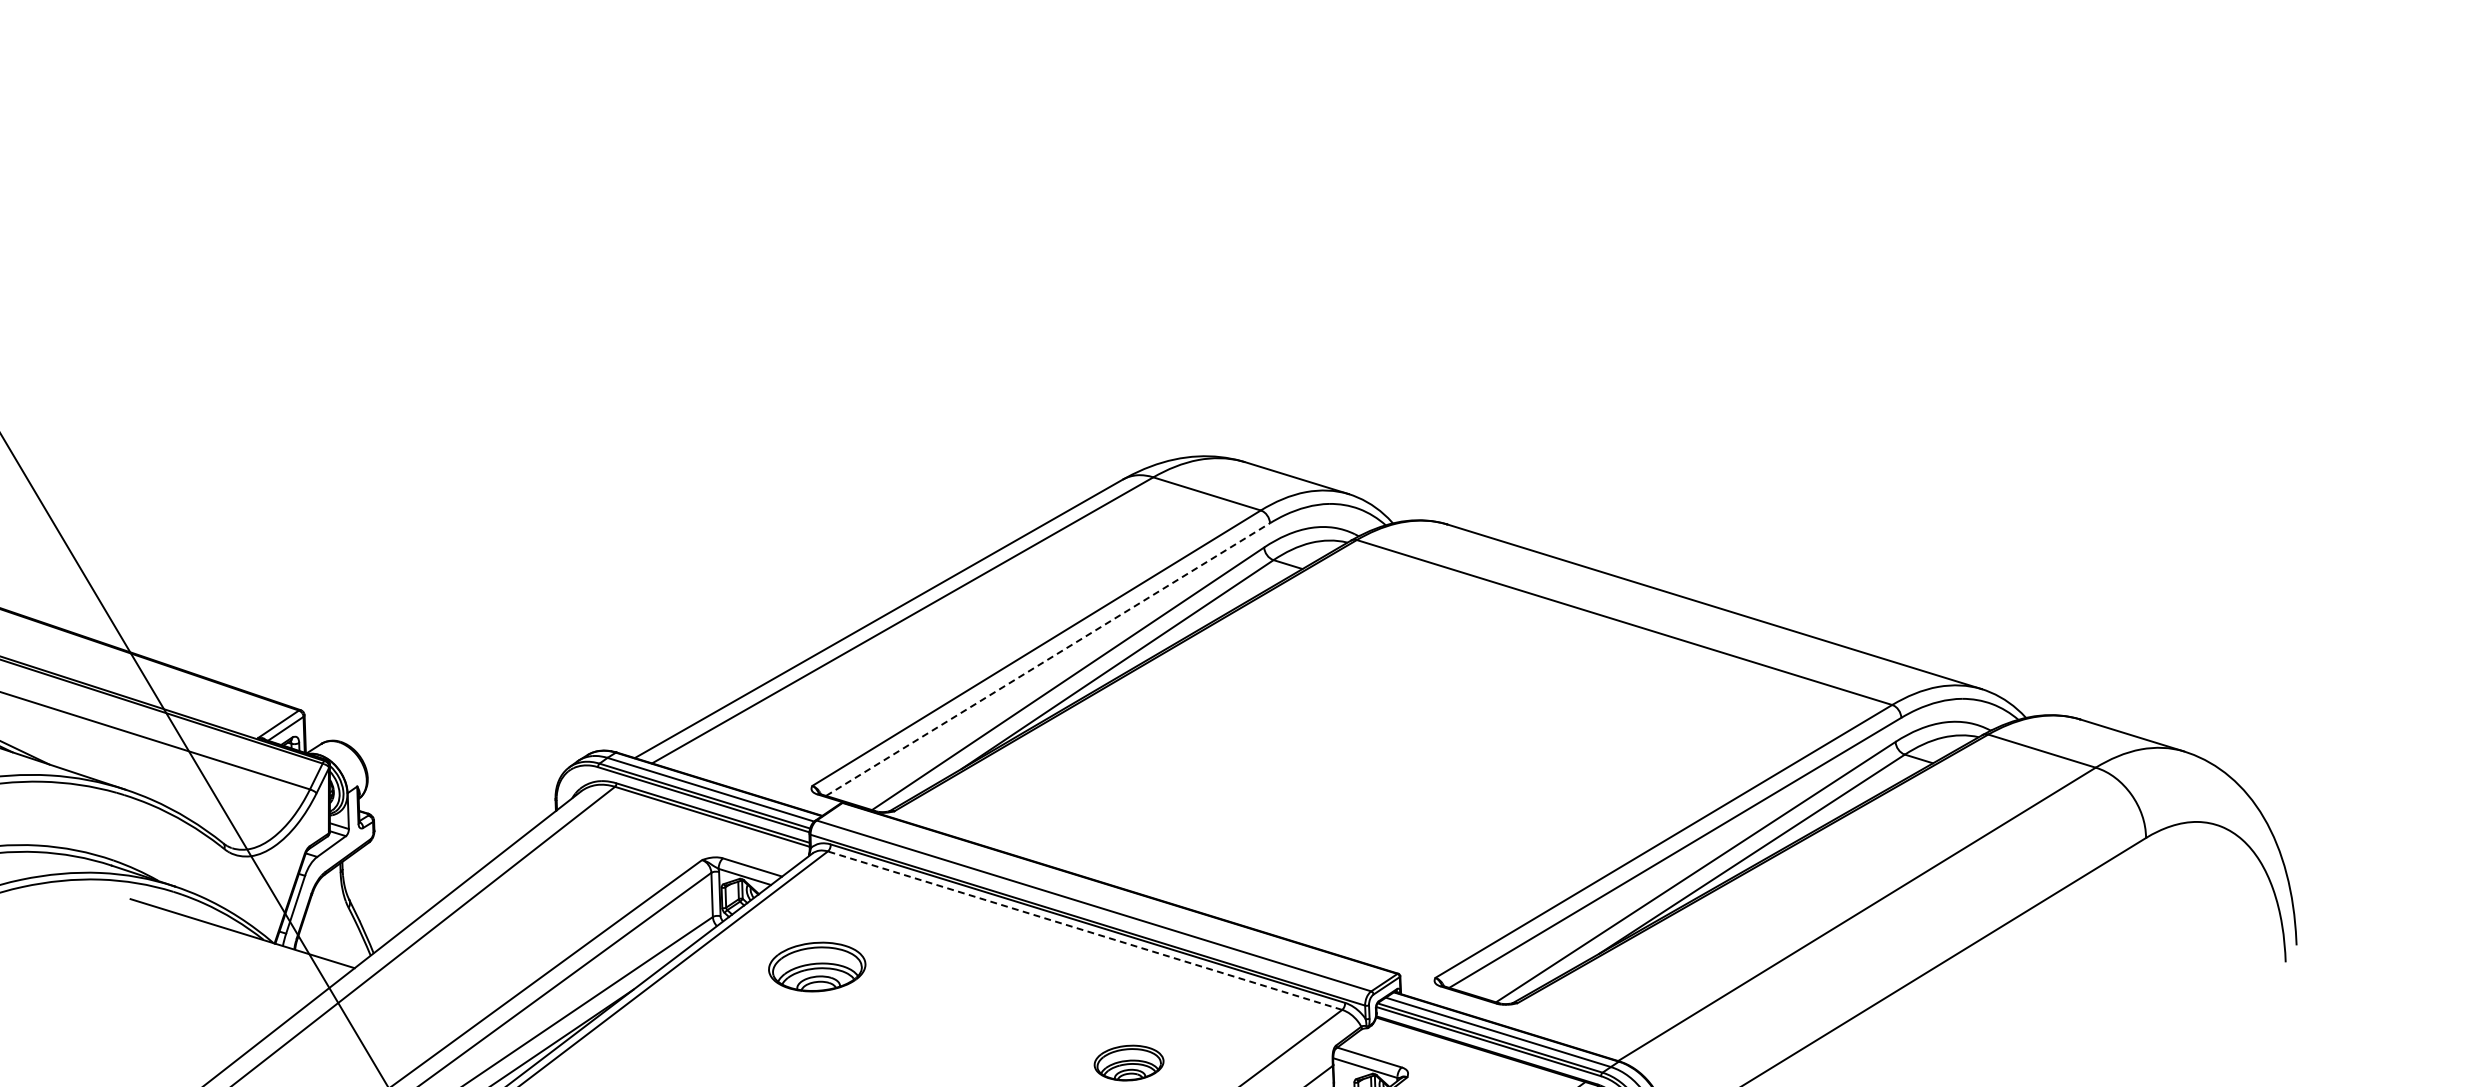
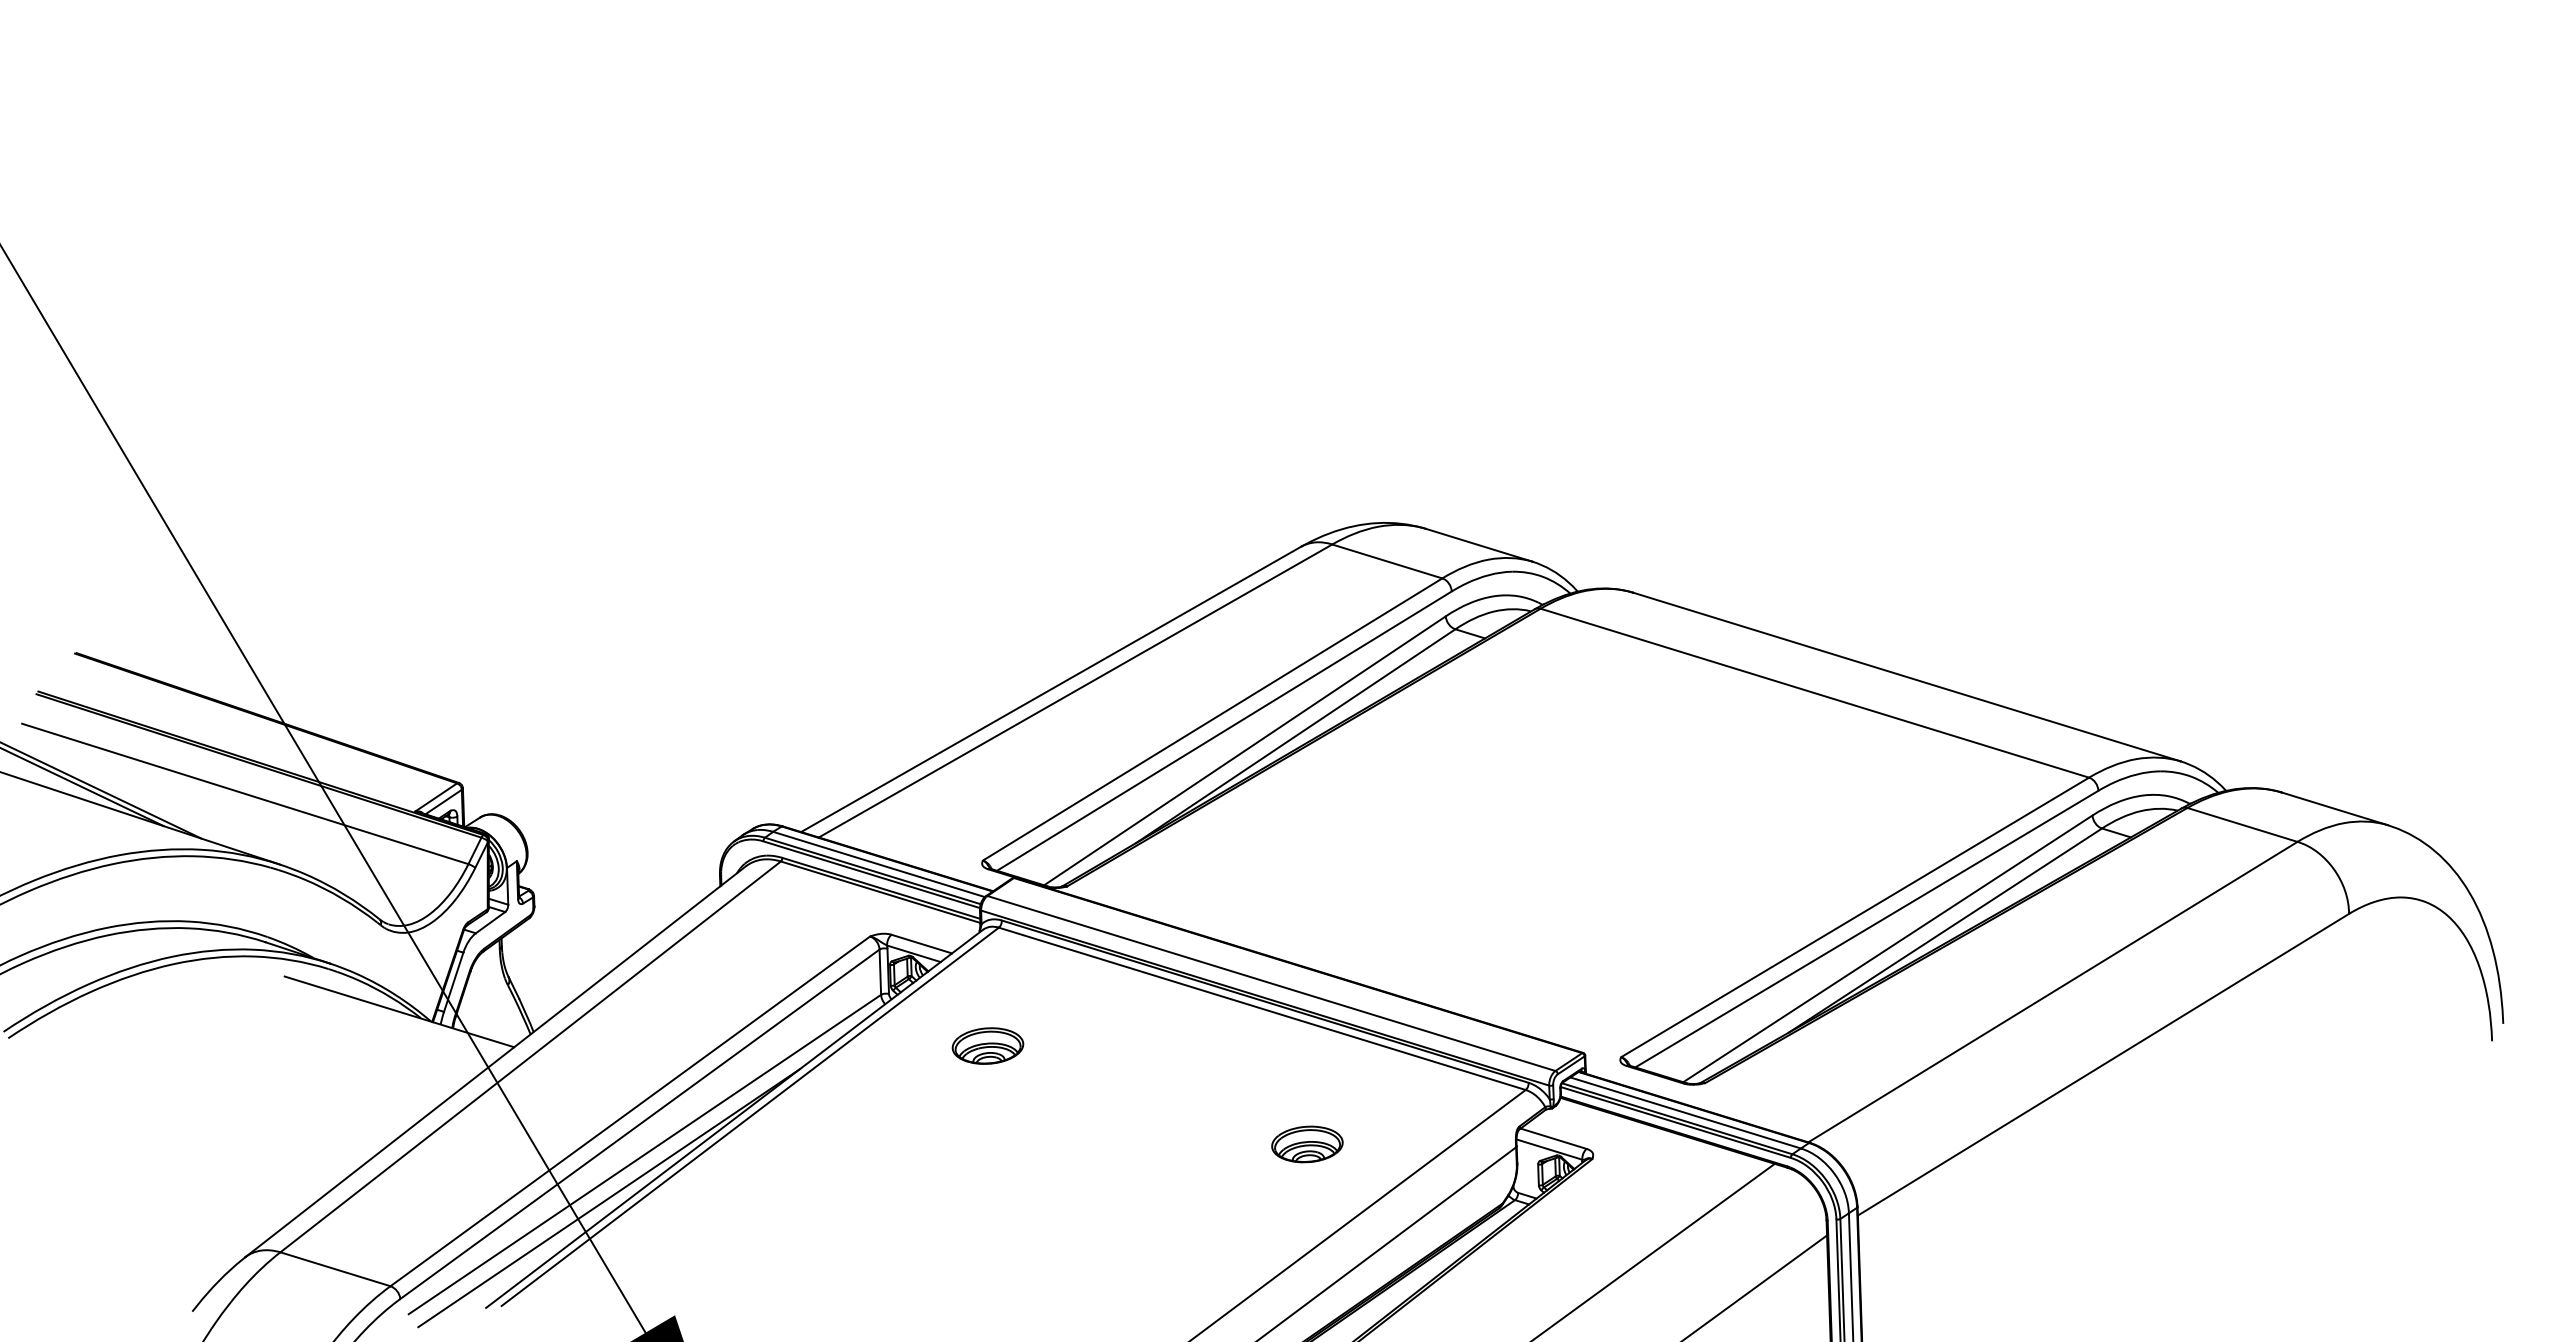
line: (1048, 659) -> (1224, 731), dashed -> solid
line: (1085, 930) -> (1262, 1008), dashed -> solid
part: (816, 966) -> (987, 1045), size x0.71

